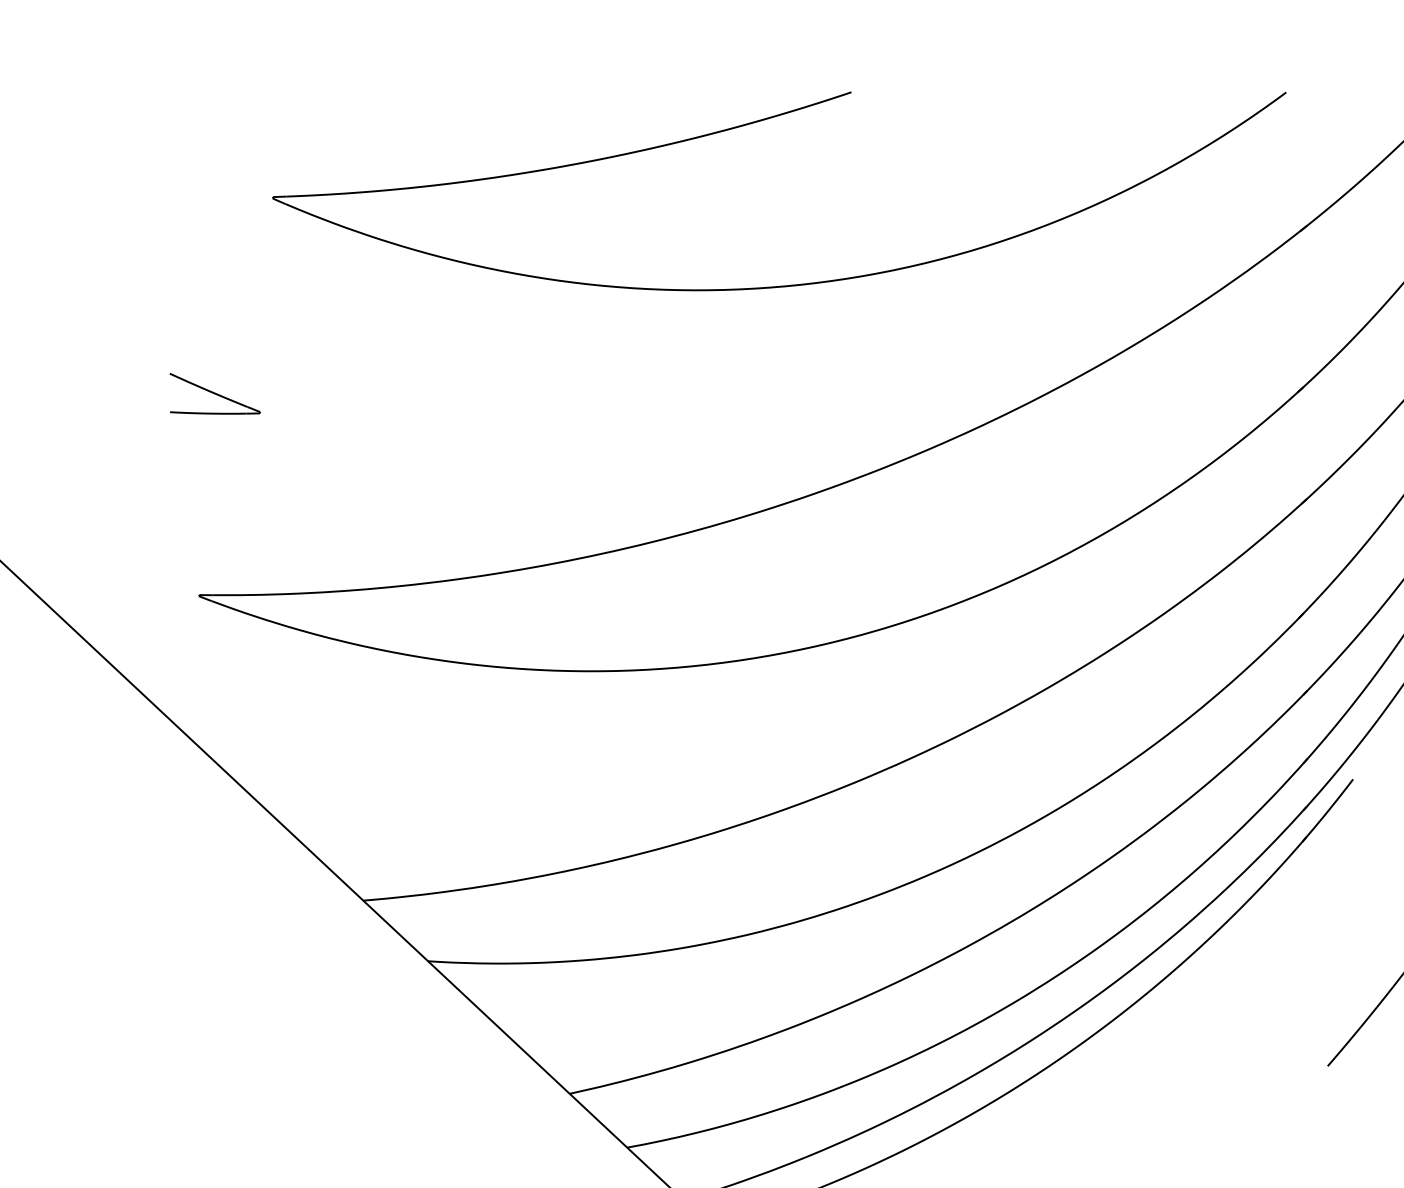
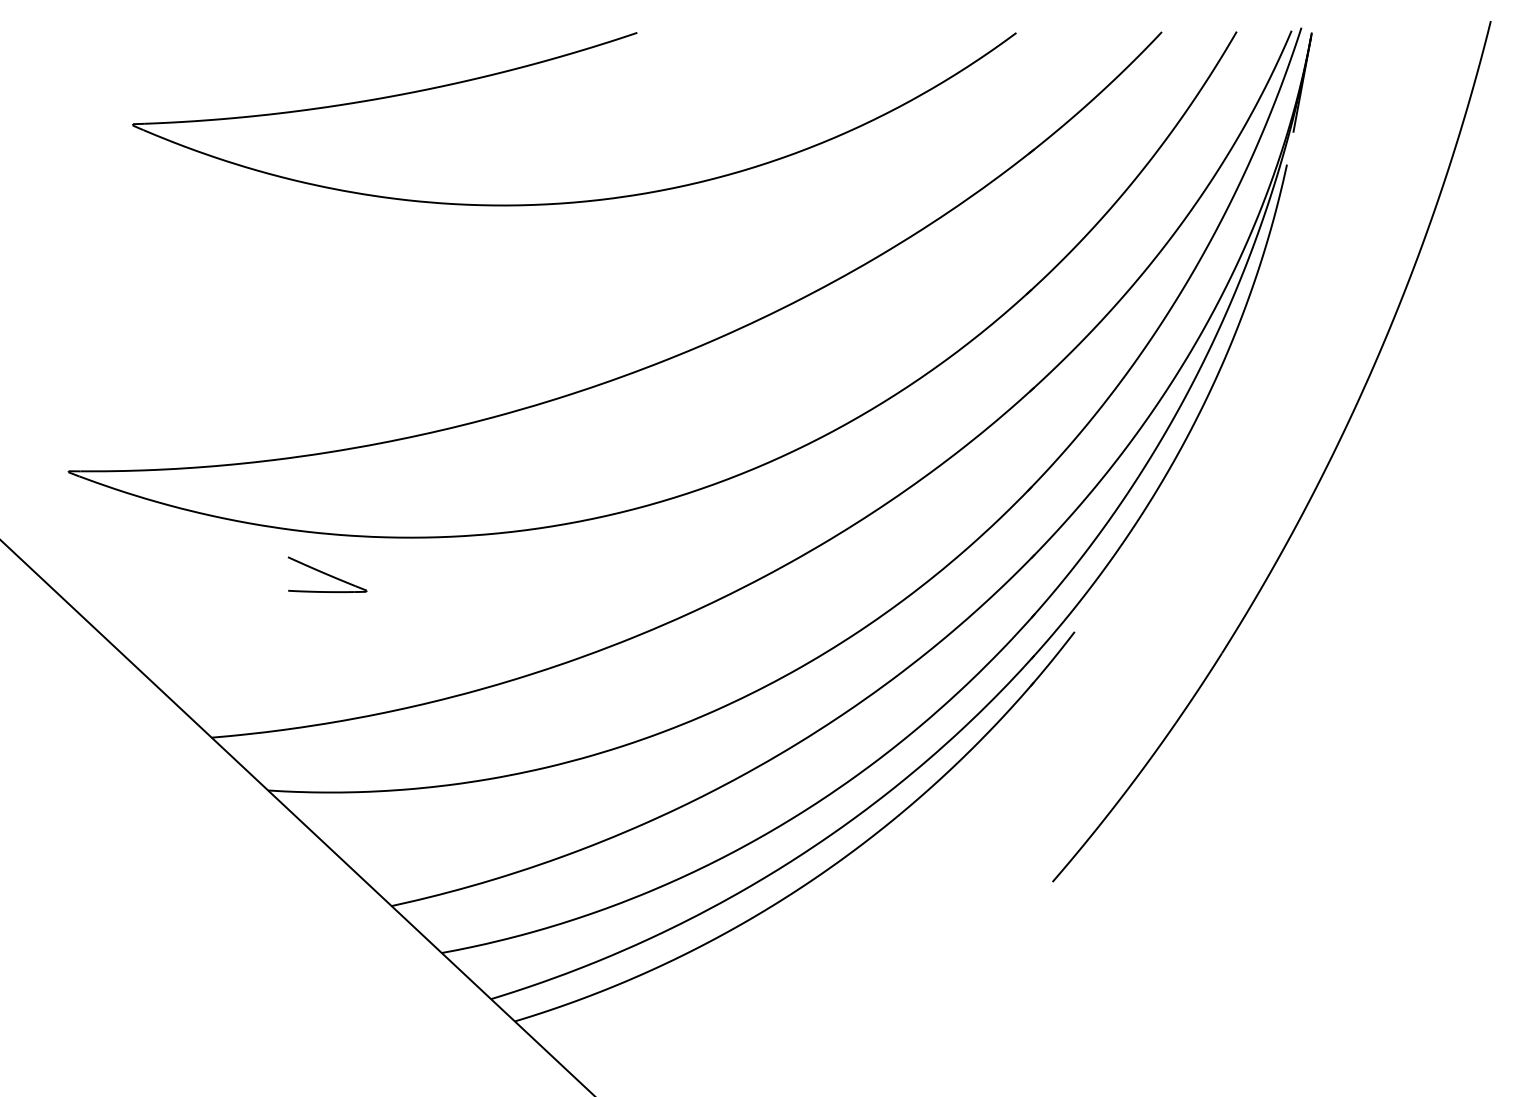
part: (215, 393) -> (327, 574), moved

